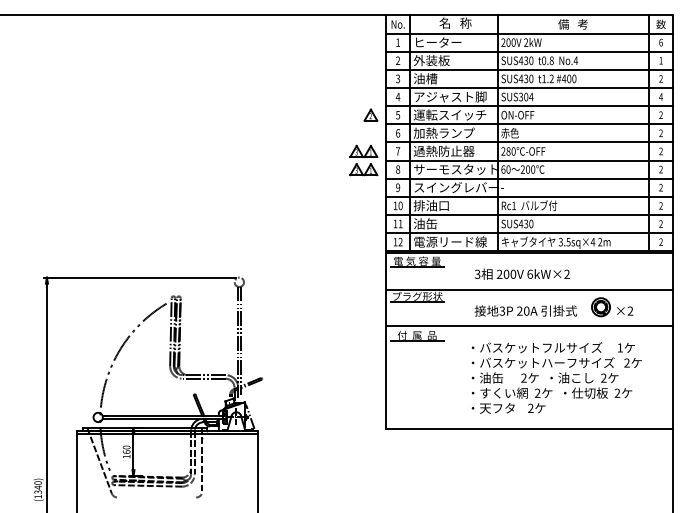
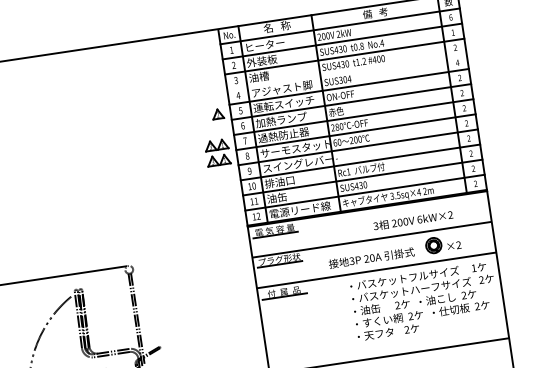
line: (529, 88) -> (346, 72), removed
text: (521, 273) -> (412, 220), moved
text: (556, 377) -> (424, 300), moved

